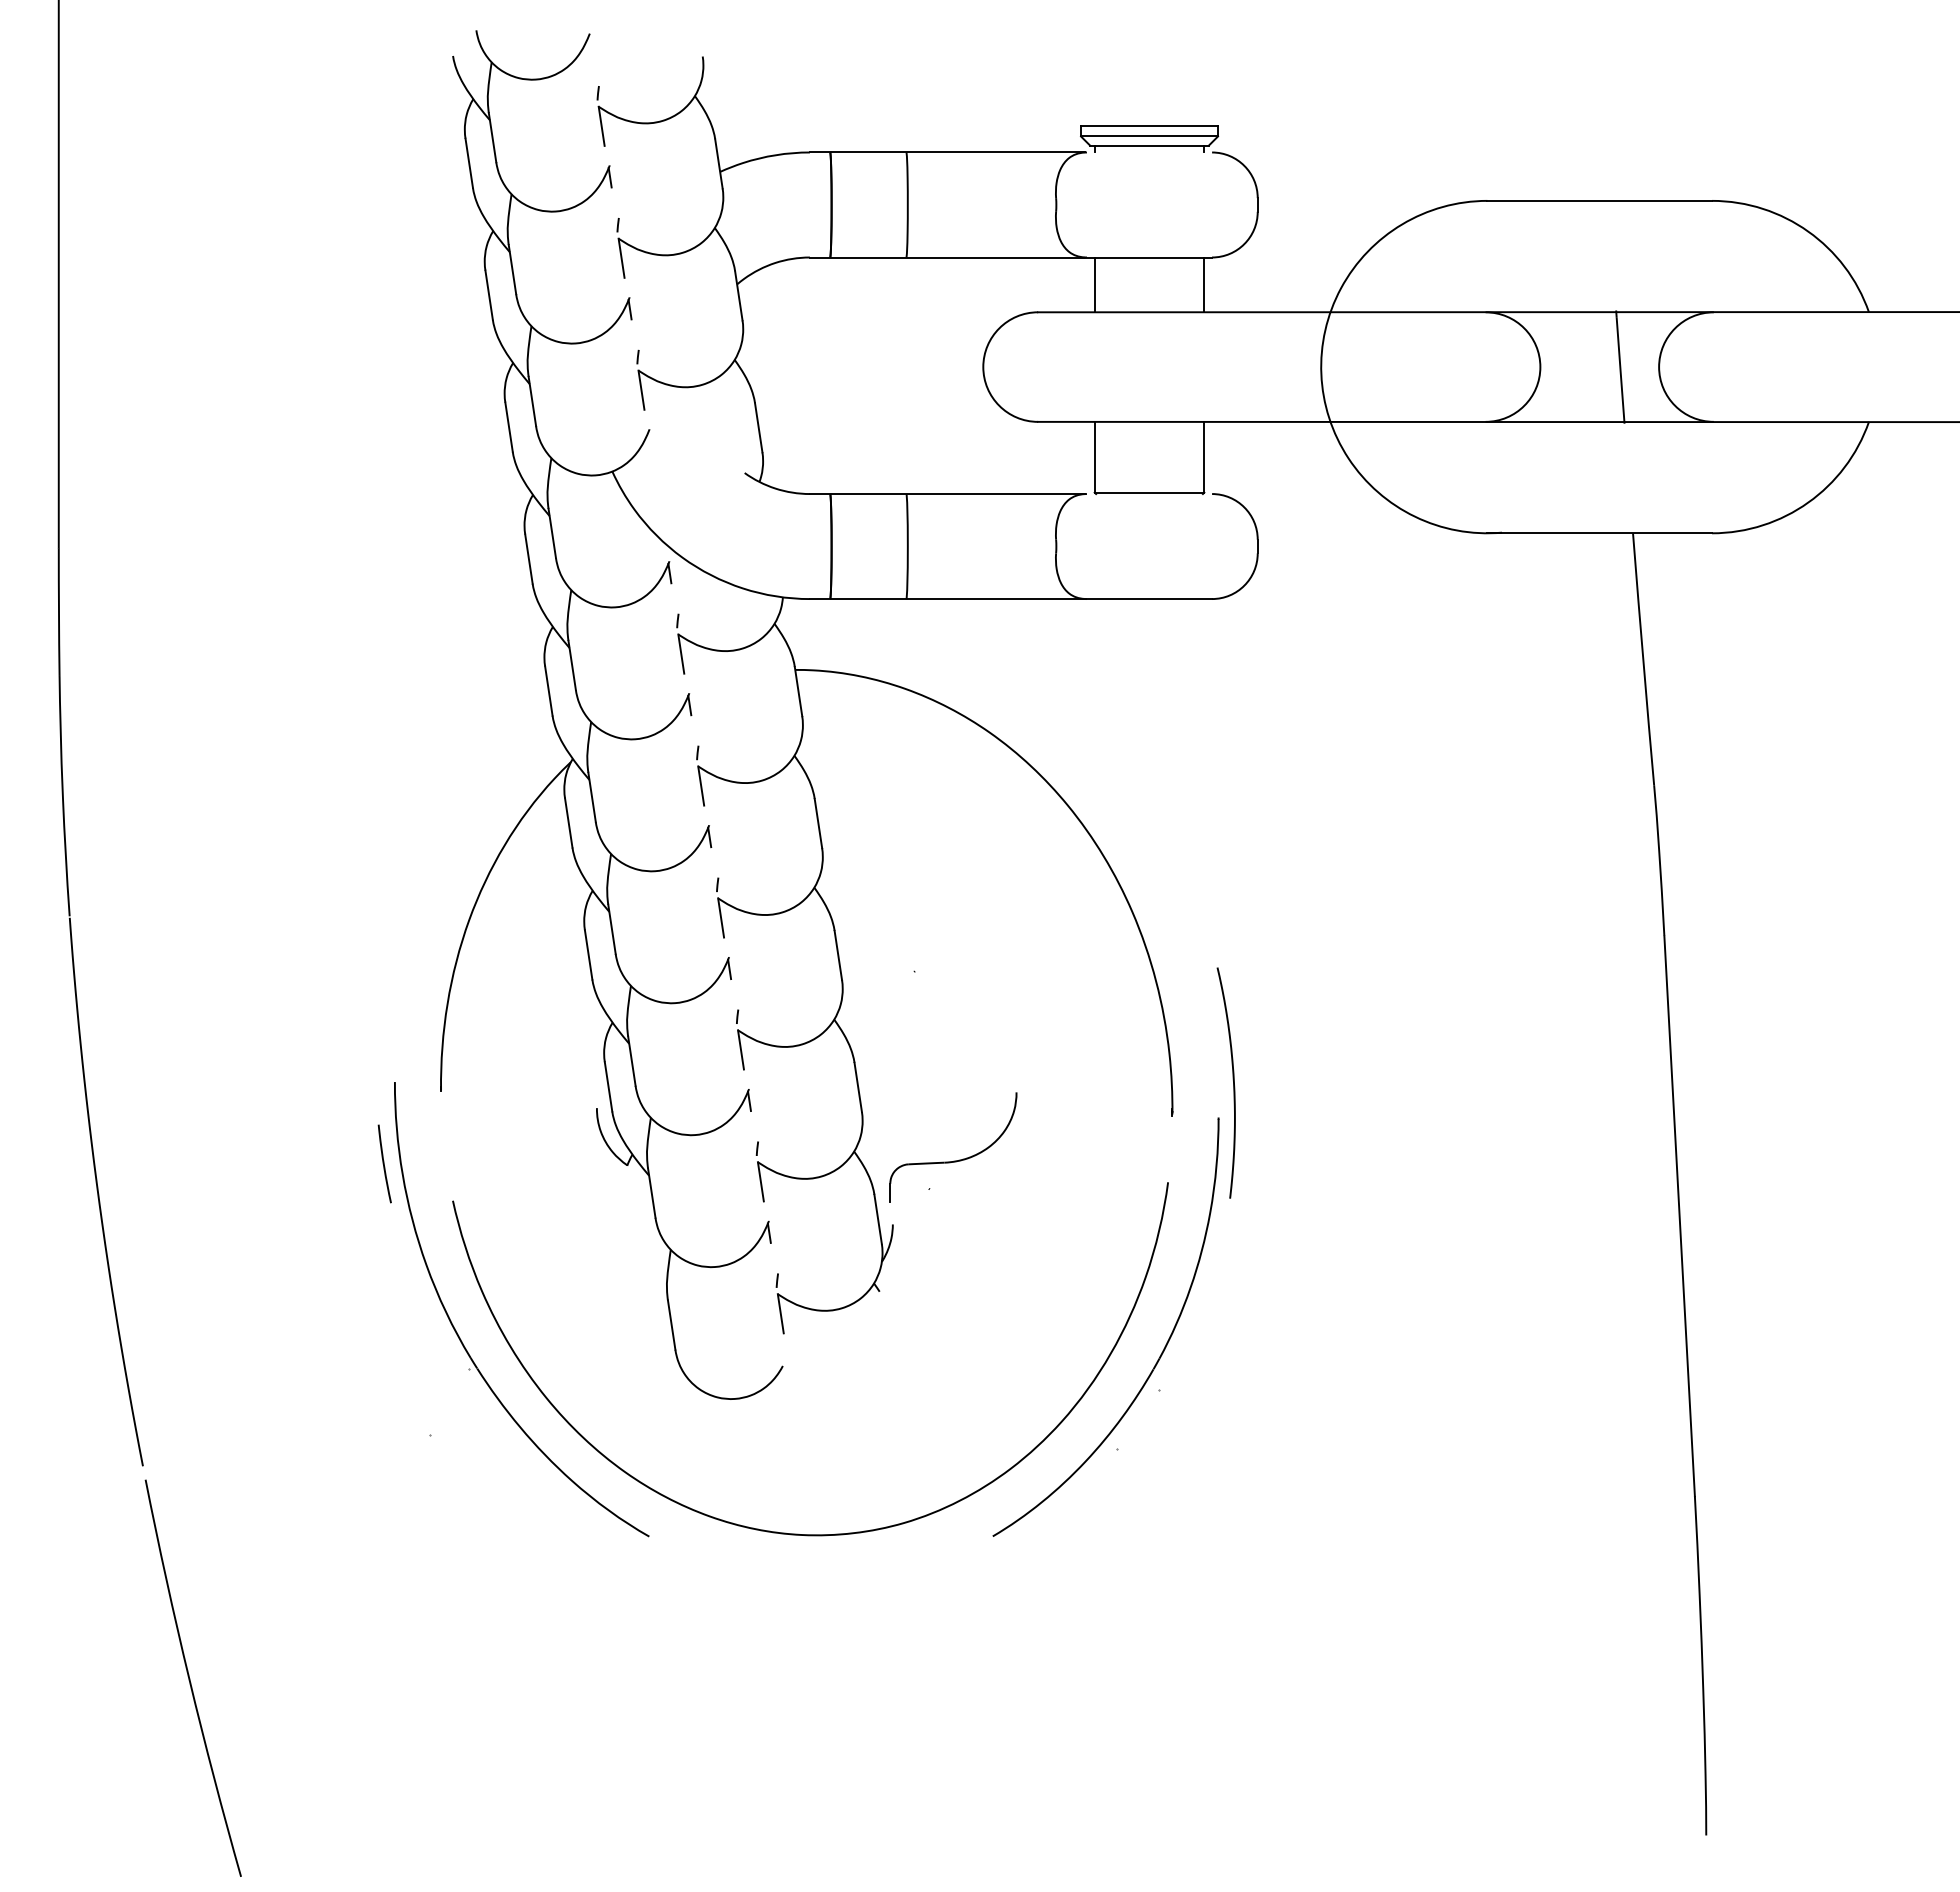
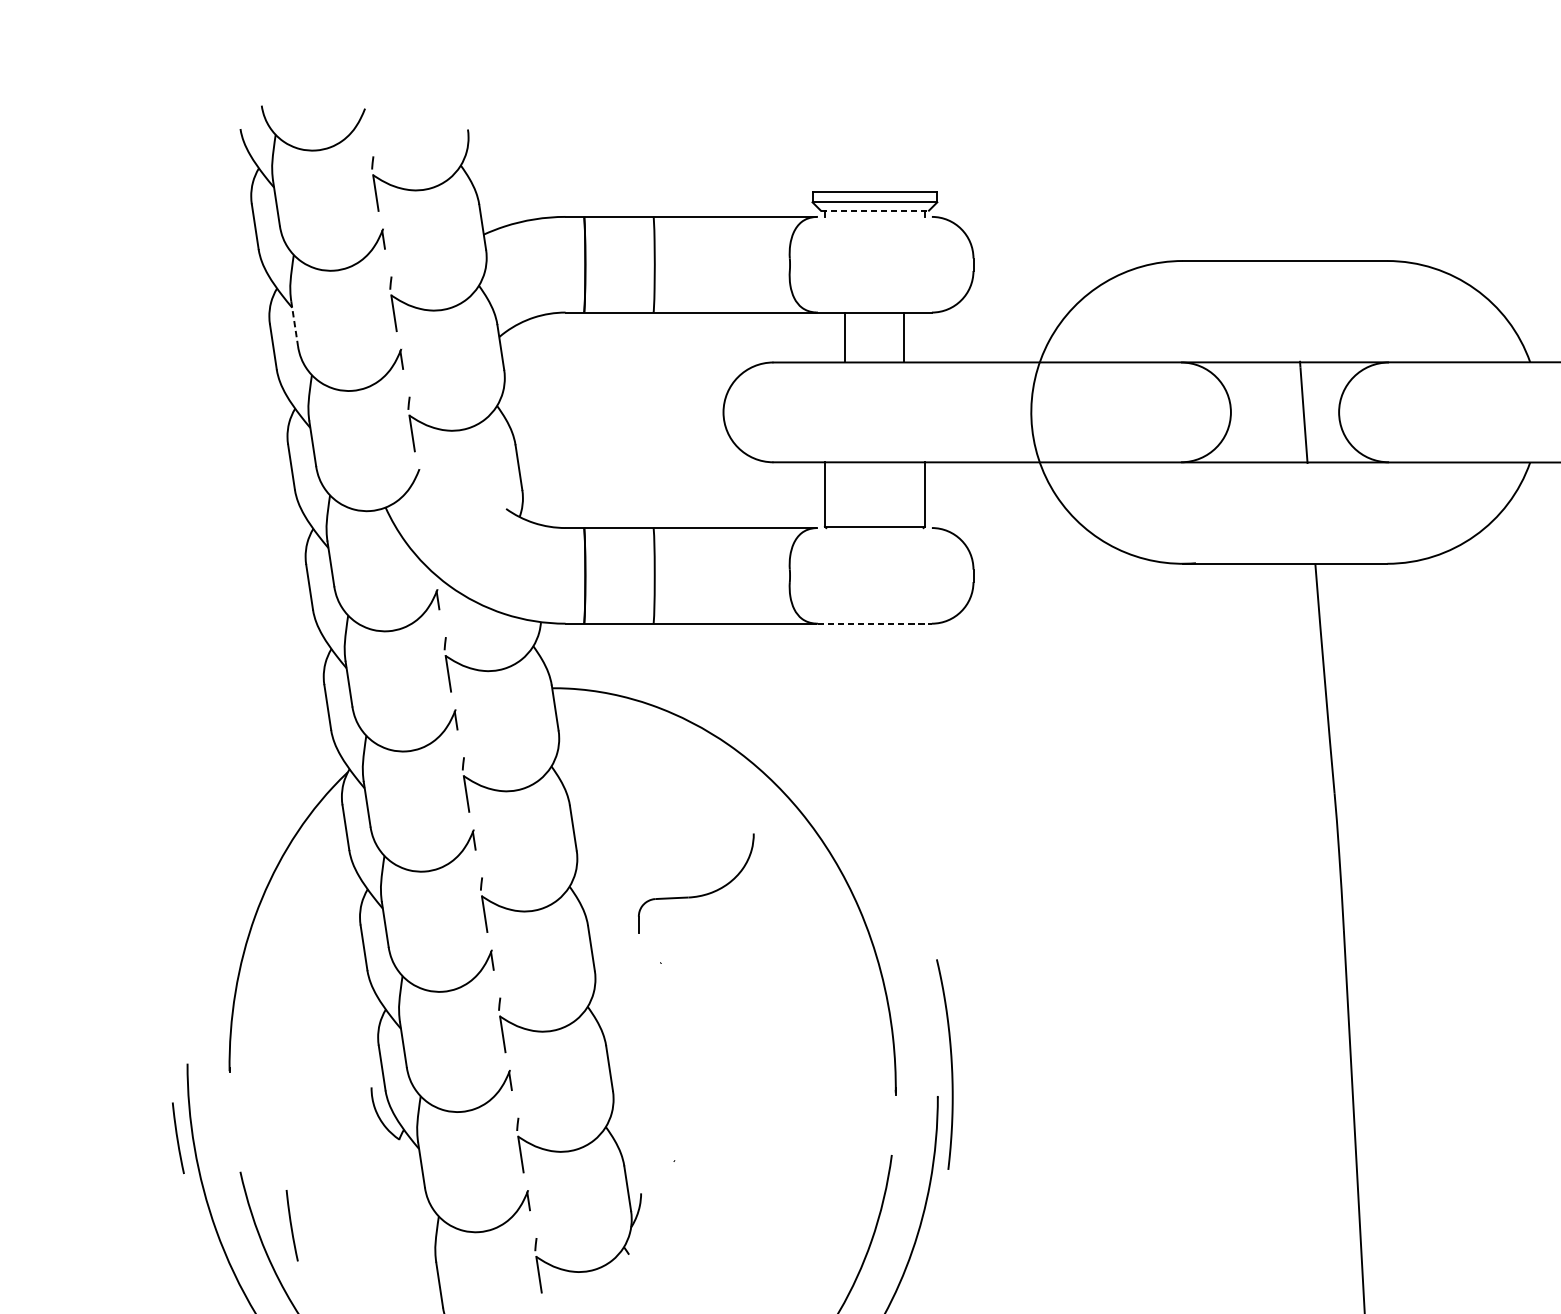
line: (1150, 145) -> (875, 210), solid -> dashed
line: (512, 269) -> (294, 323), solid -> dashed
line: (1094, 284) -> (904, 337), moved
line: (1204, 284) -> (844, 337), moved
line: (1149, 599) -> (874, 624), solid -> dashed
part: (953, 1160) -> (696, 895), moved
curve: (509, 1259) -> (291, 1225), added

